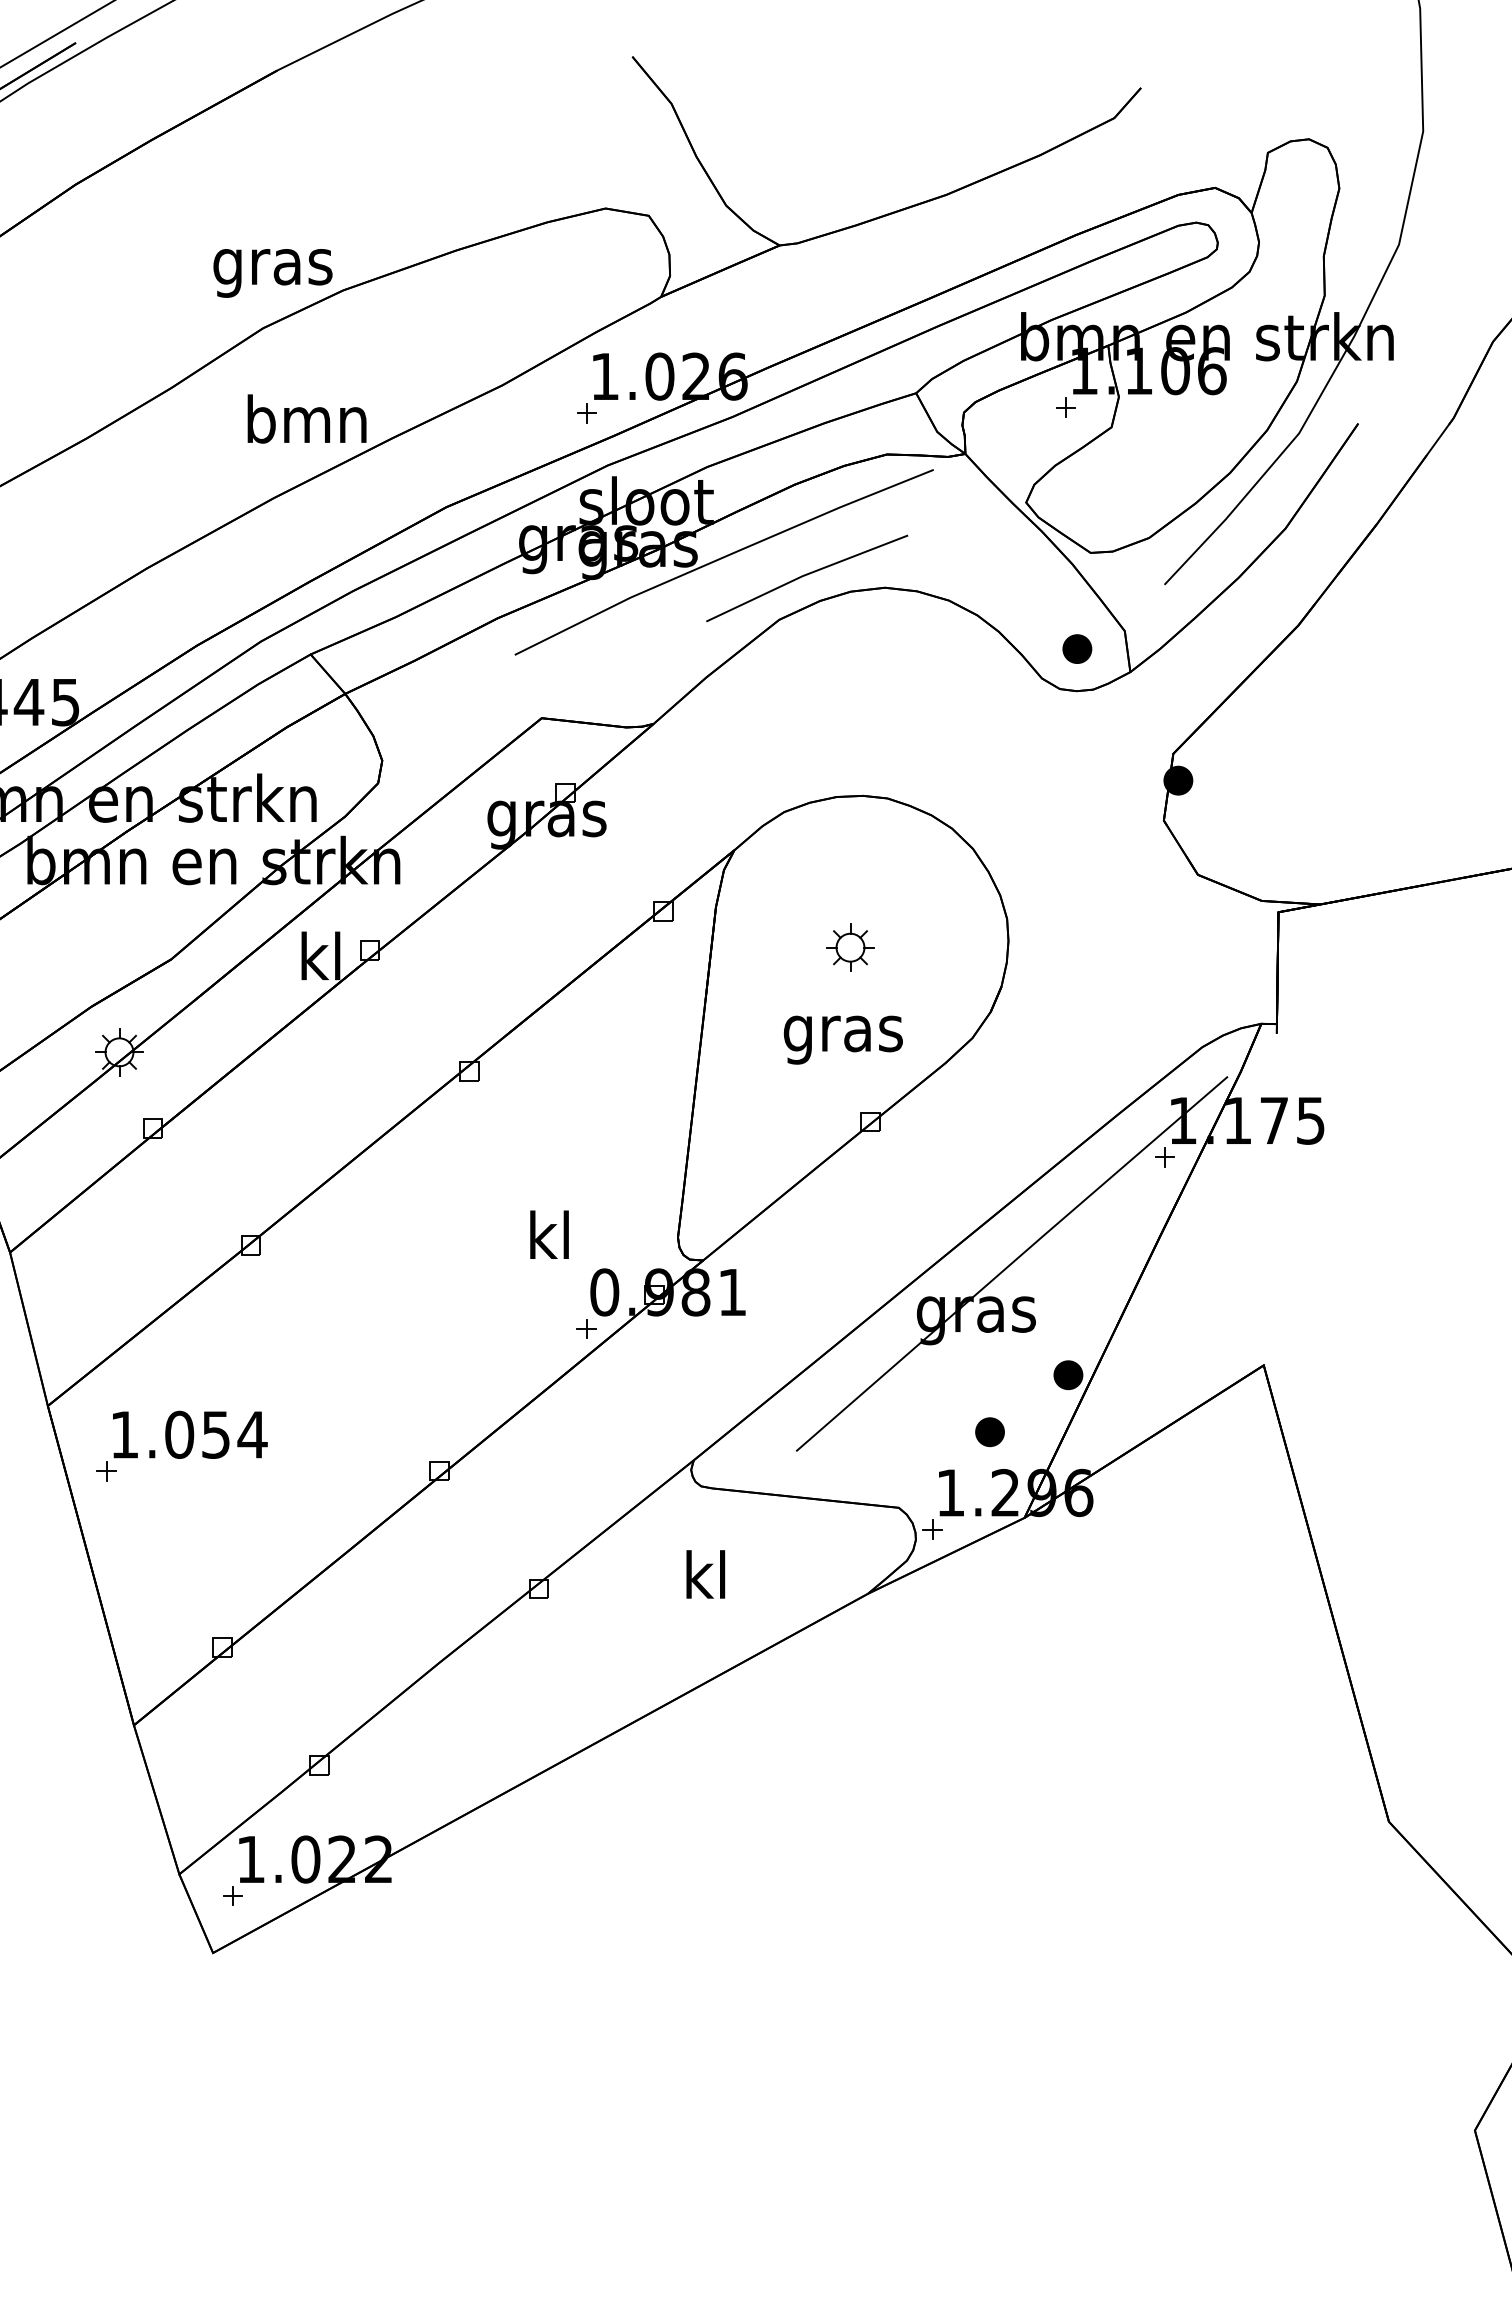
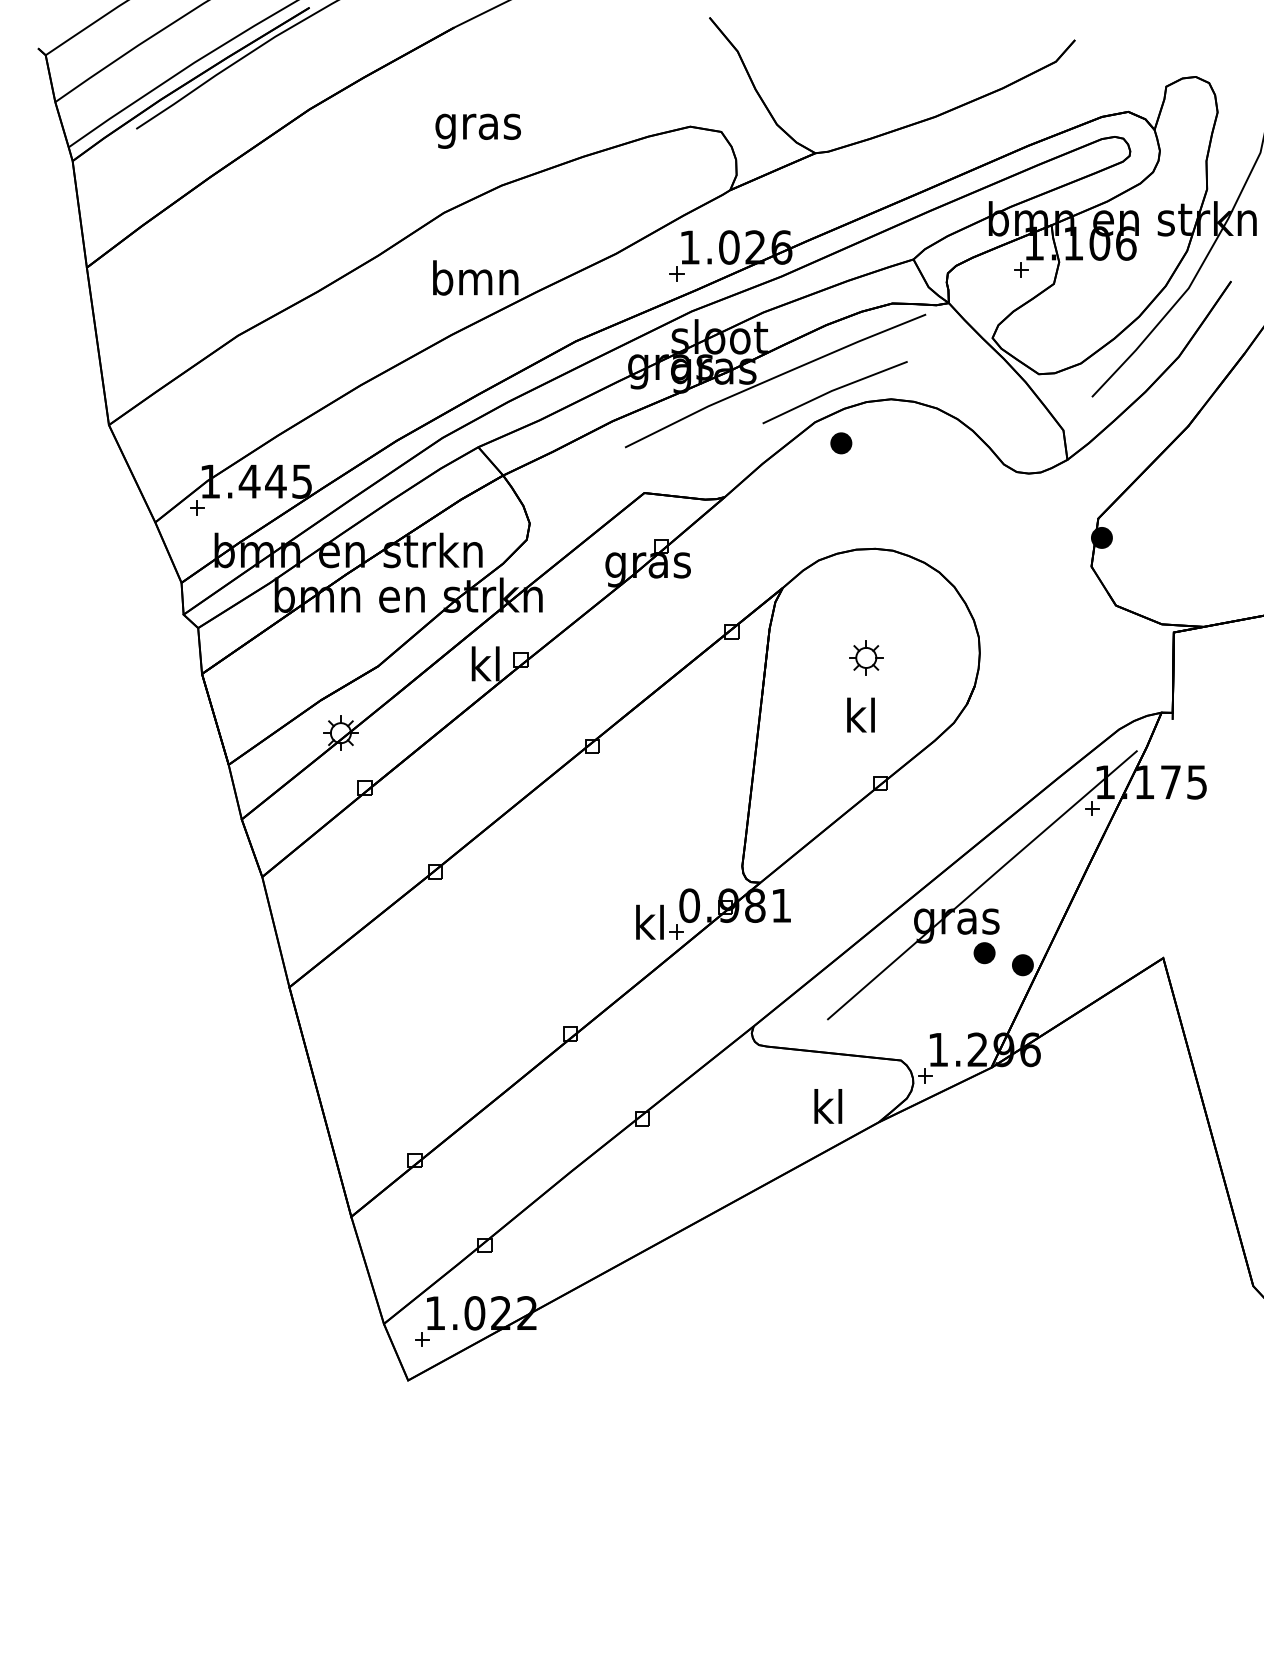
text: (271, 272) -> (477, 130), moved
part: (1077, 649) -> (841, 443), moved
text: (842, 1033) -> (860, 719), gras -> kl
text: (548, 1233) -> (649, 921), moved
part: (989, 1432) -> (984, 953), moved
part: (181, 1445) -> (385, 1015), removed
text: (706, 1574) -> (828, 1106), moved

